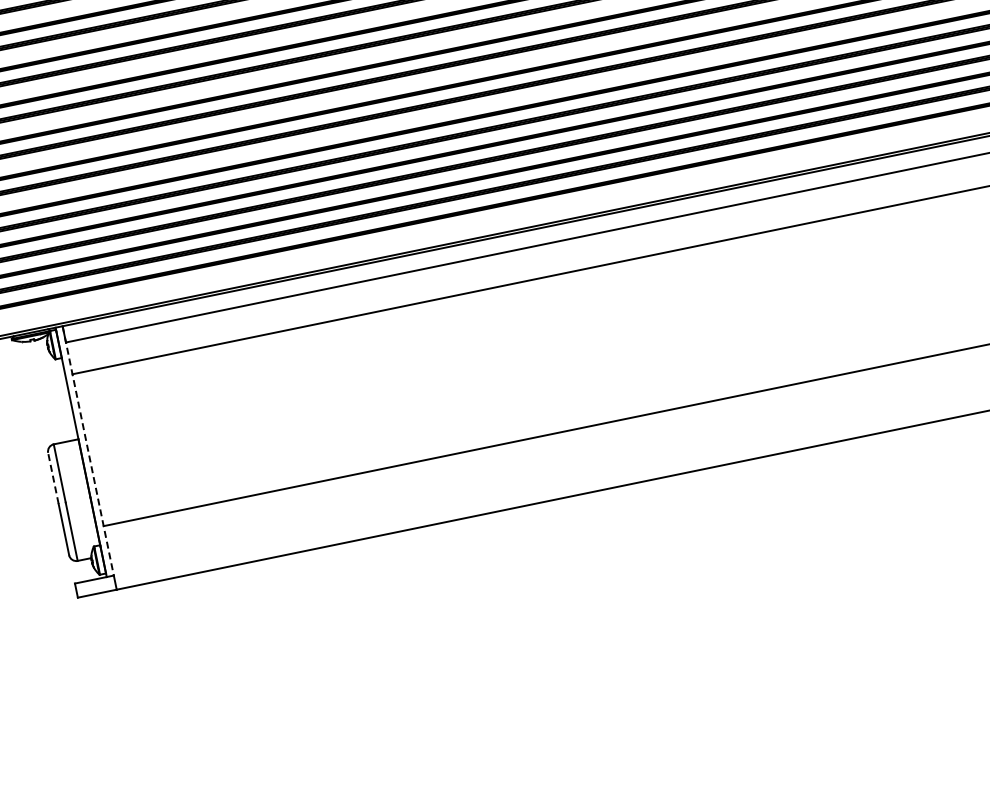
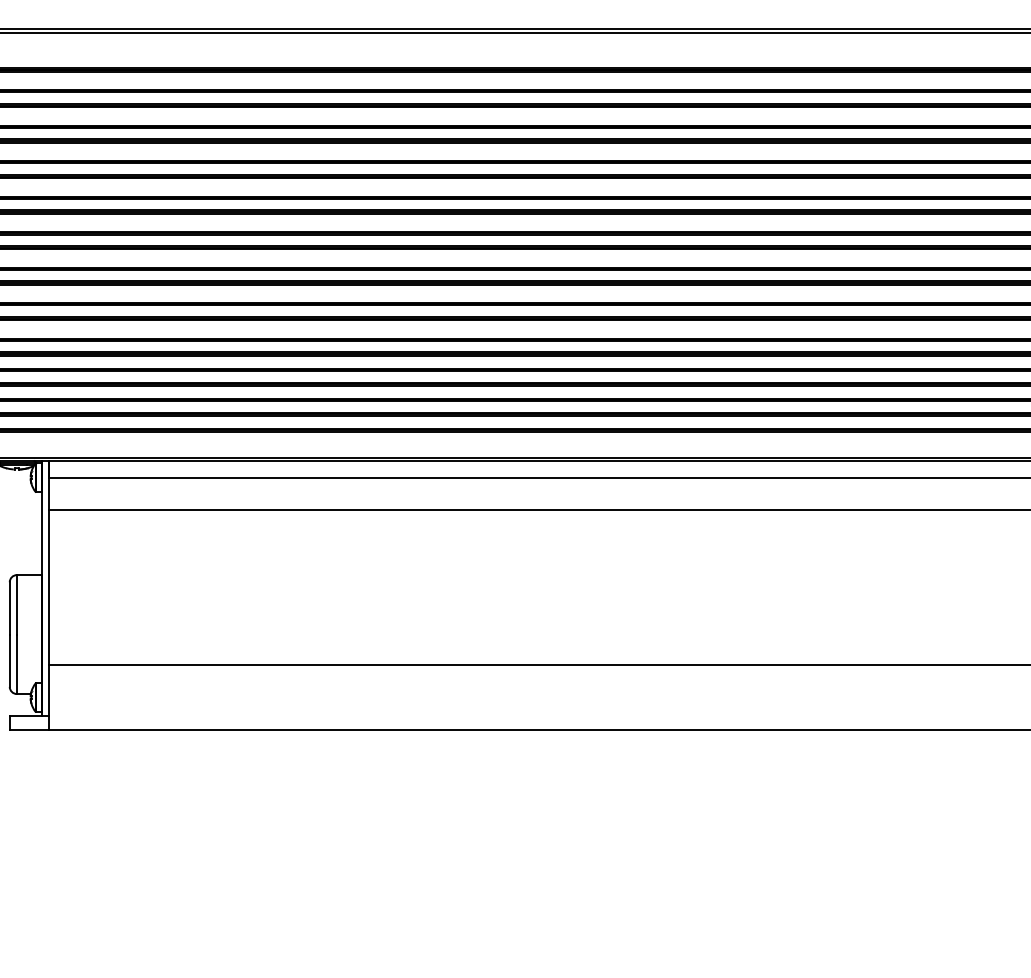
line: (88, 450) -> (49, 588), dashed -> solid
line: (52, 477) -> (9, 607), dashed -> solid

